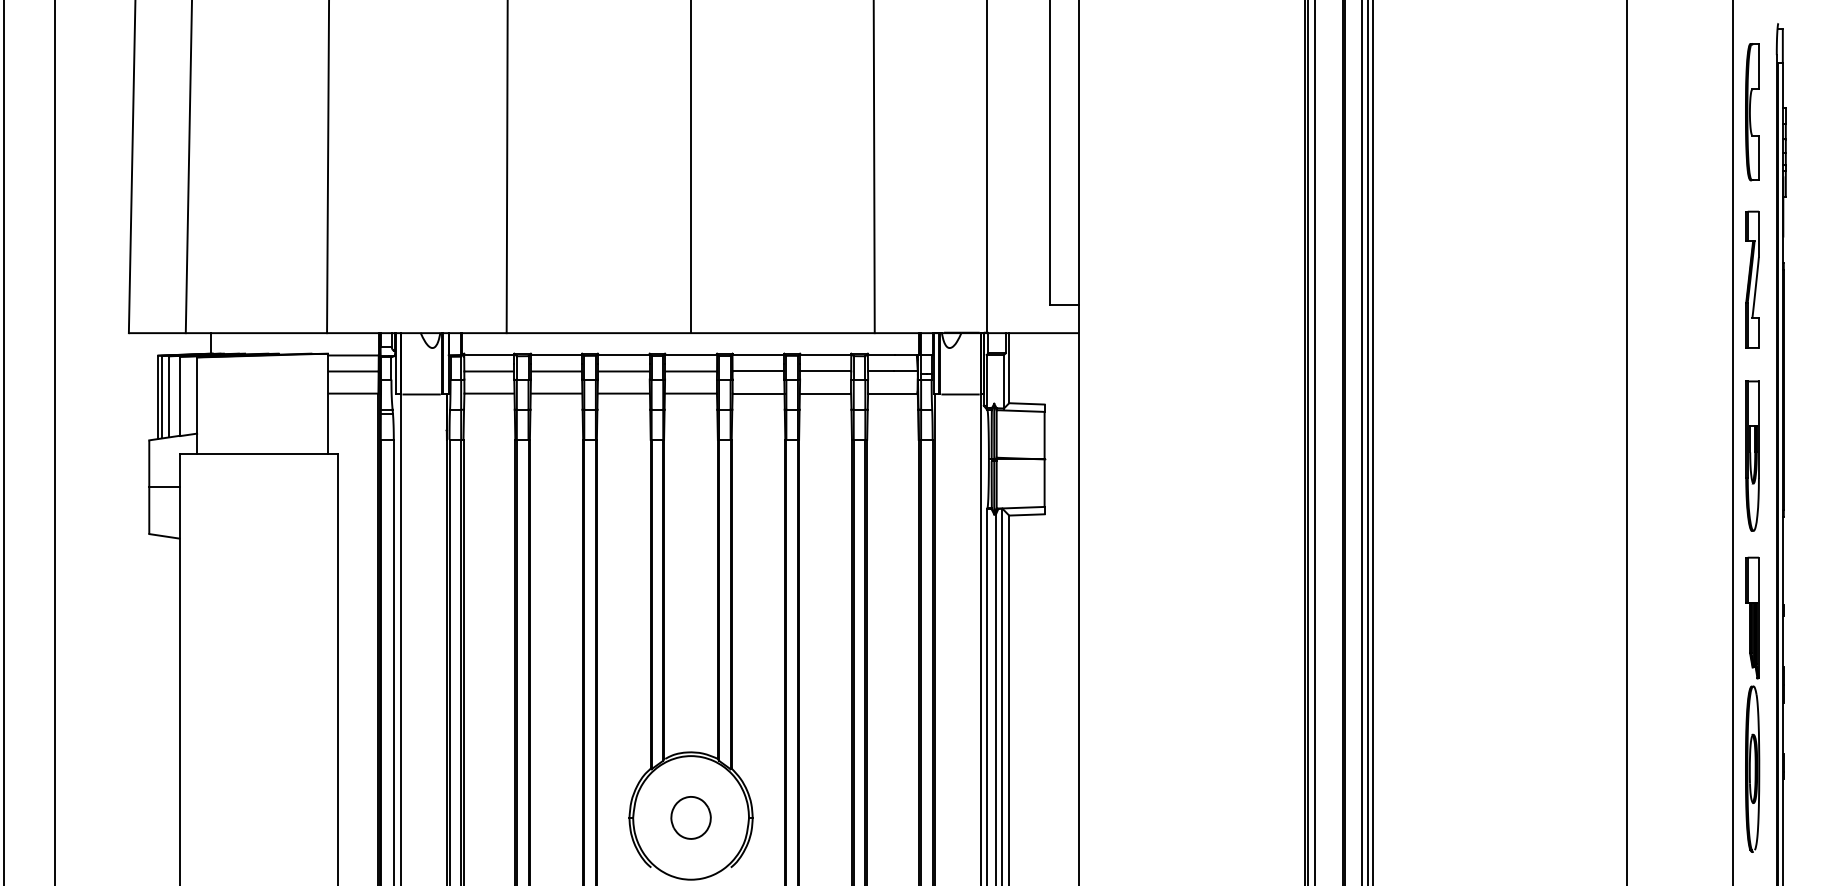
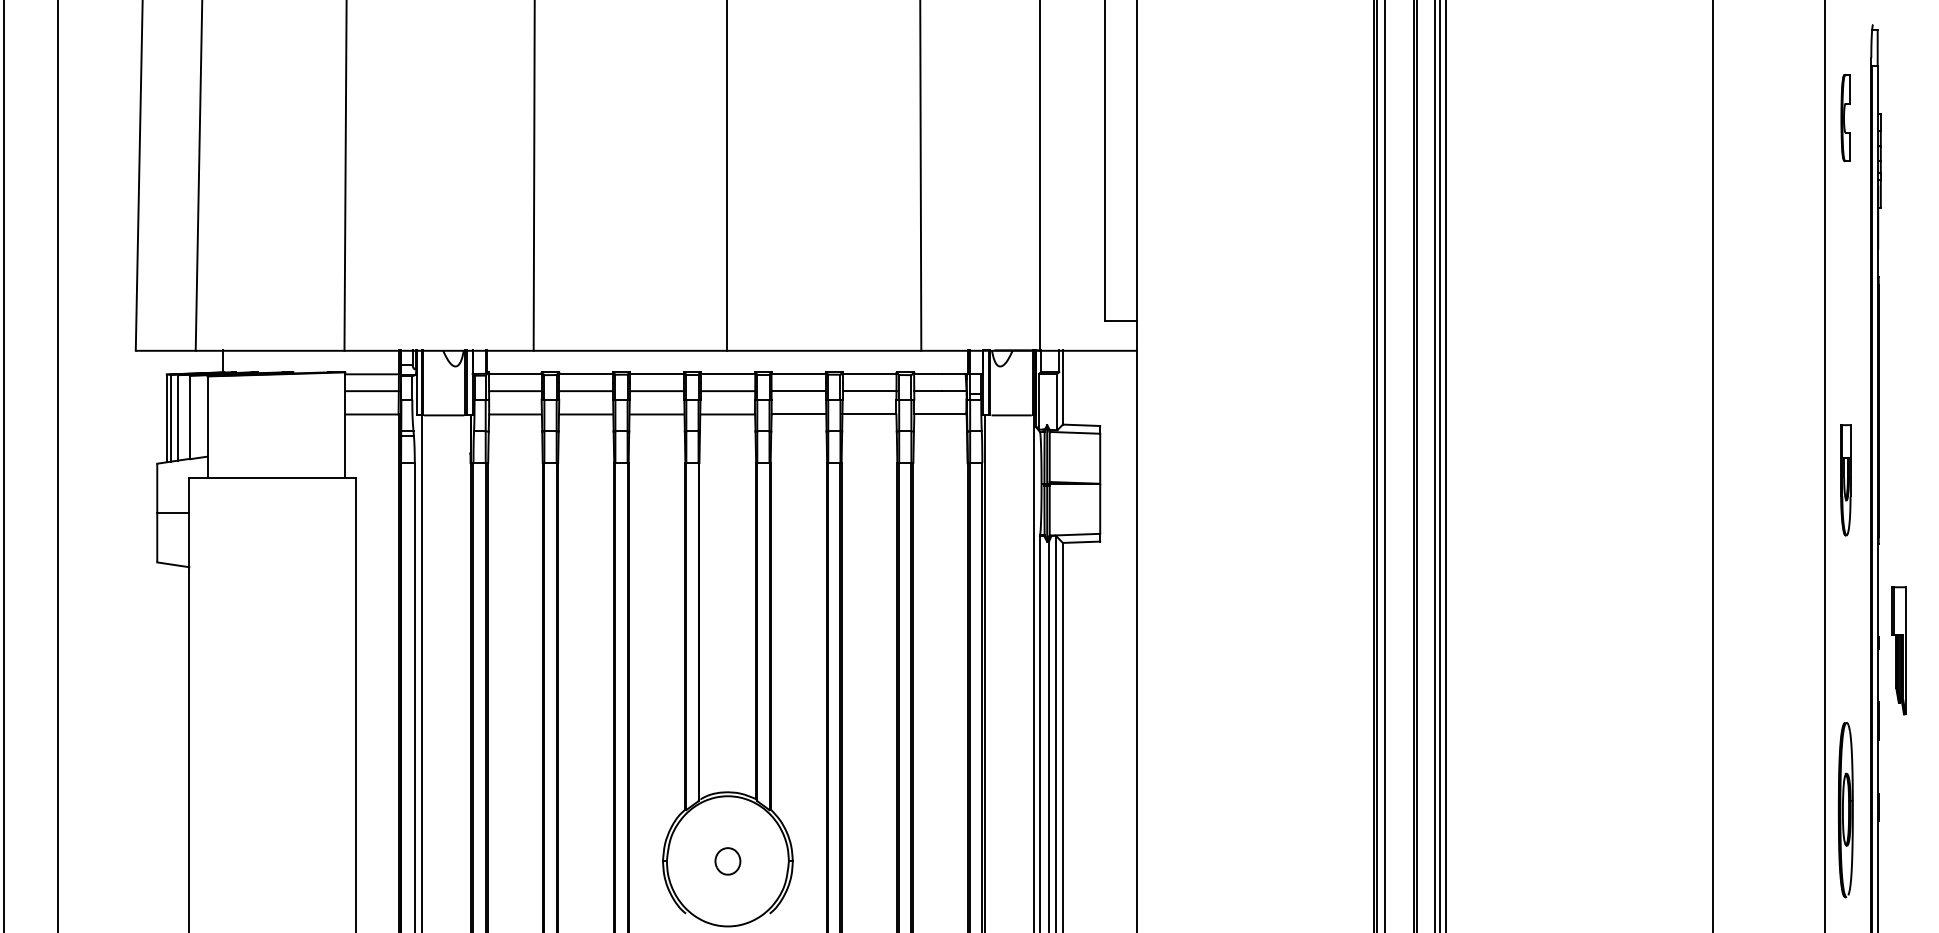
part: (1752, 111) -> (1845, 117), size x0.6
part: (1752, 279) -> (1845, 294), removed
part: (1752, 455) -> (1845, 479), size x0.7
part: (1752, 617) -> (1898, 650), moved
part: (690, 818) -> (727, 861), size x0.6

